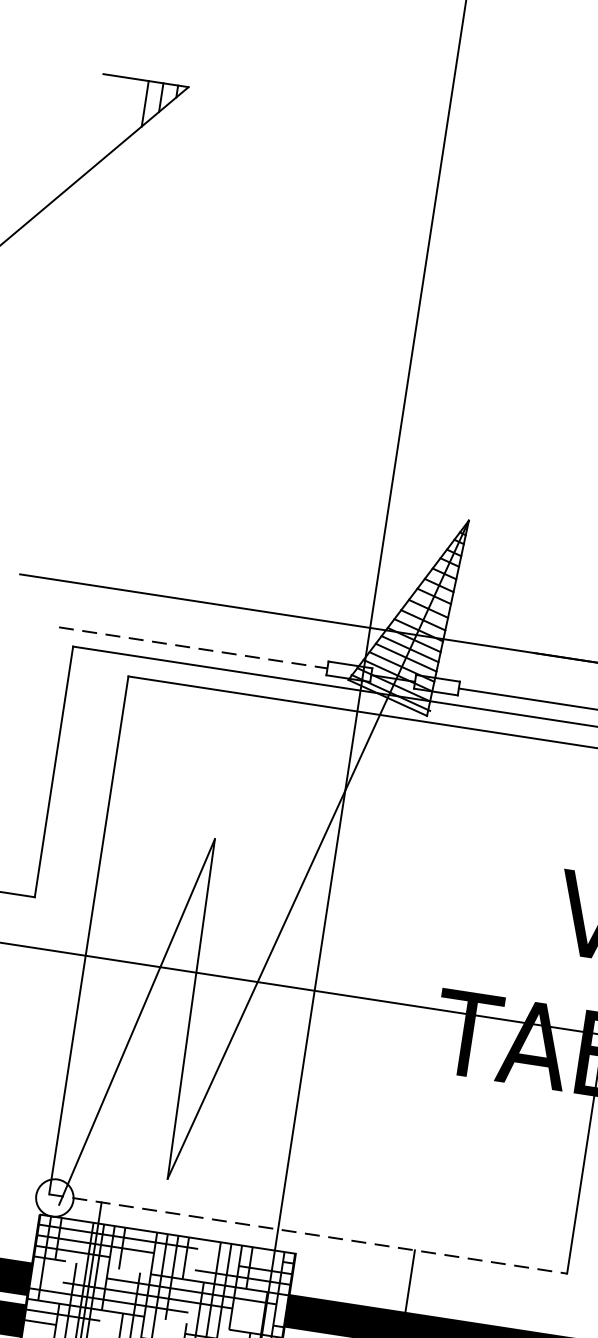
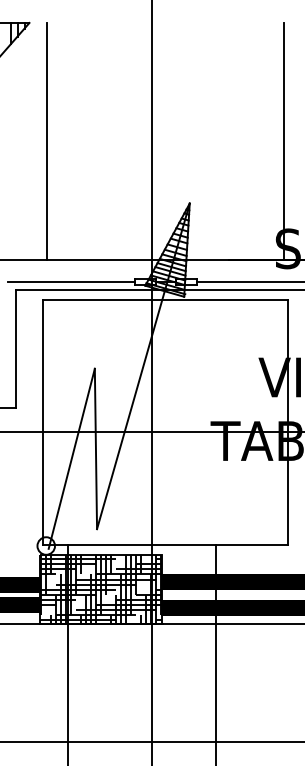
line: (188, 343) -> (47, 141), added
line: (193, 647) -> (71, 281), dashed -> solid
line: (307, 1233) -> (165, 544), dashed -> solid

